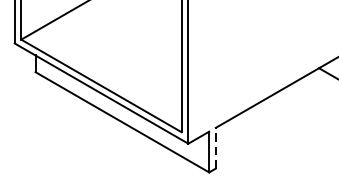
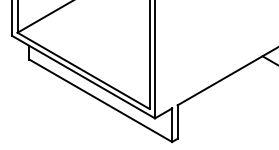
line: (215, 148) -> (177, 122), dashed -> solid

